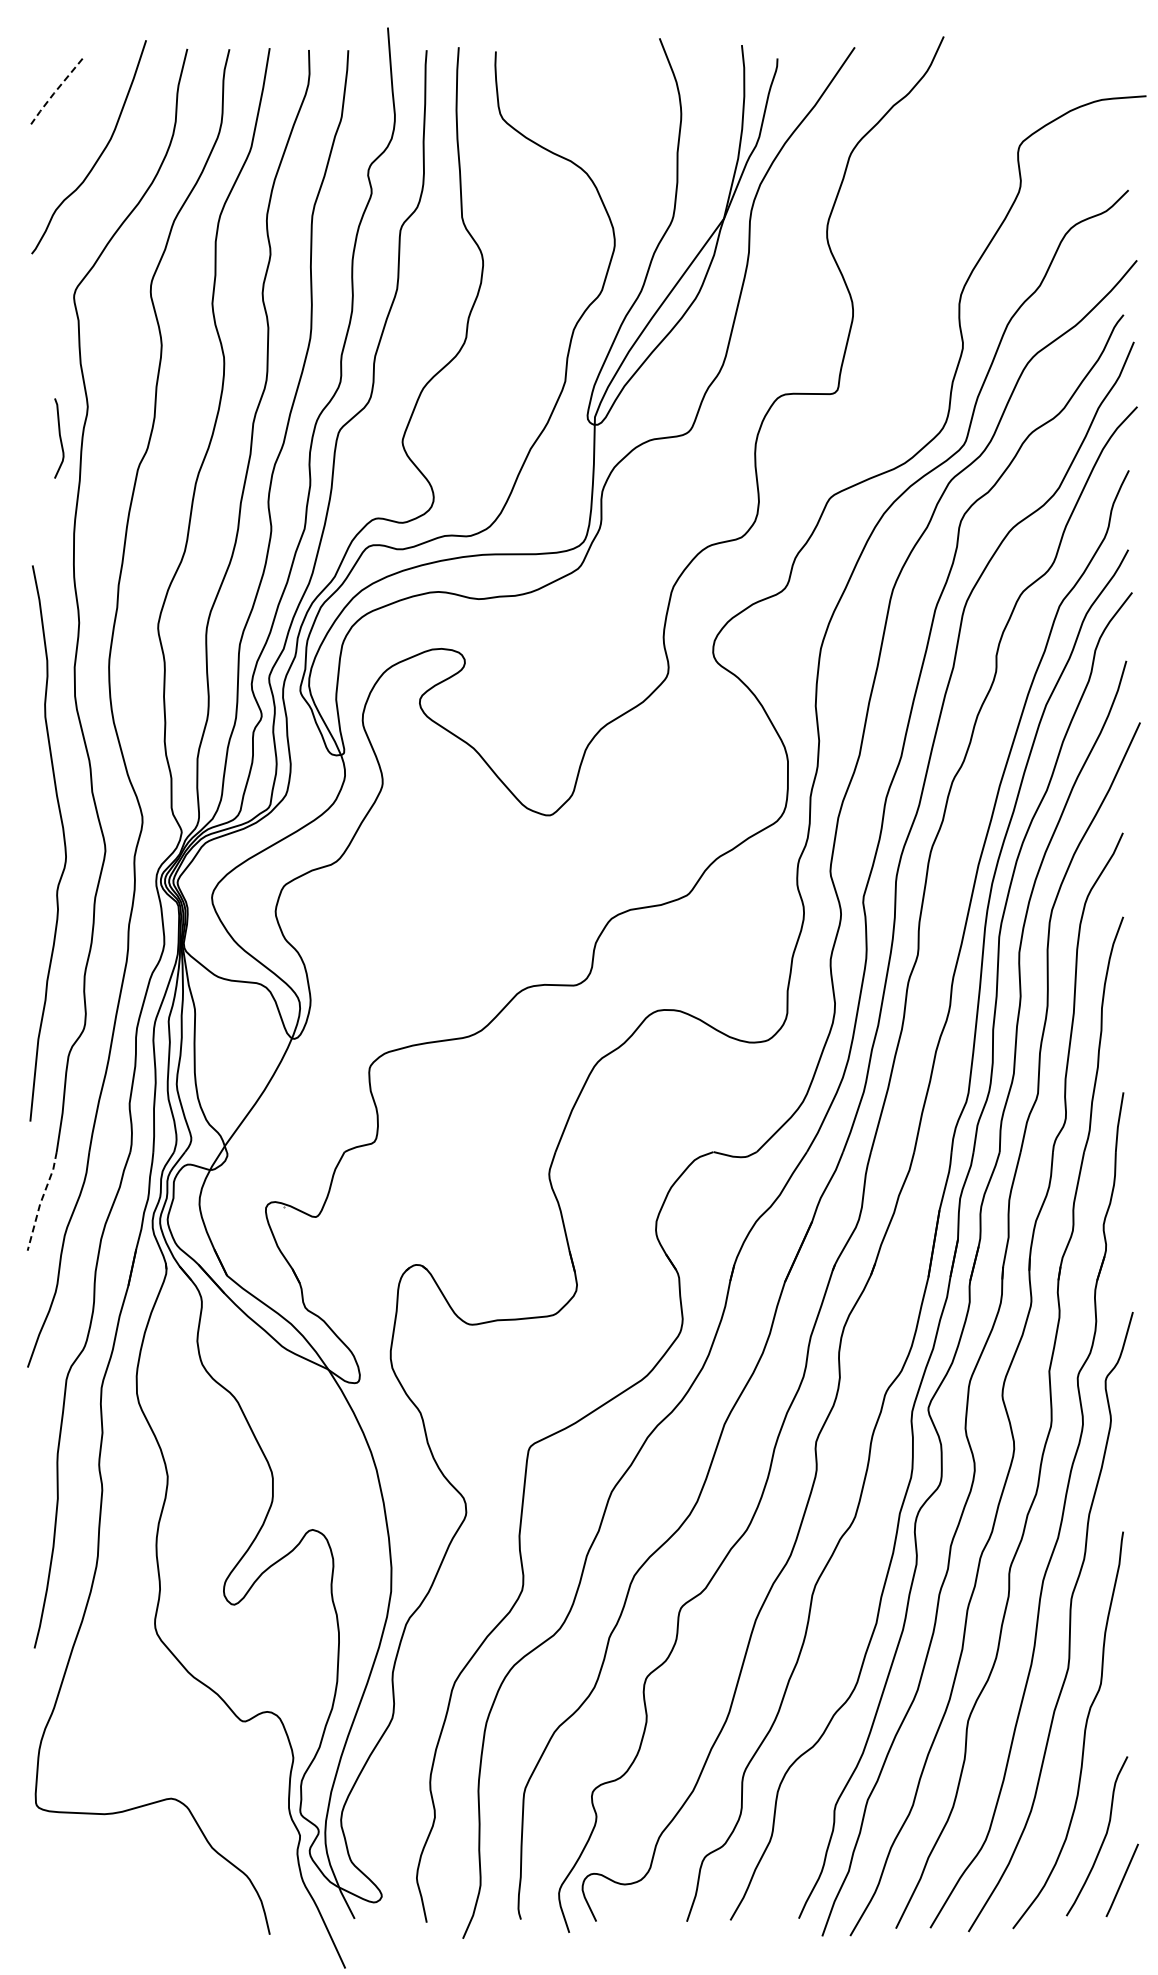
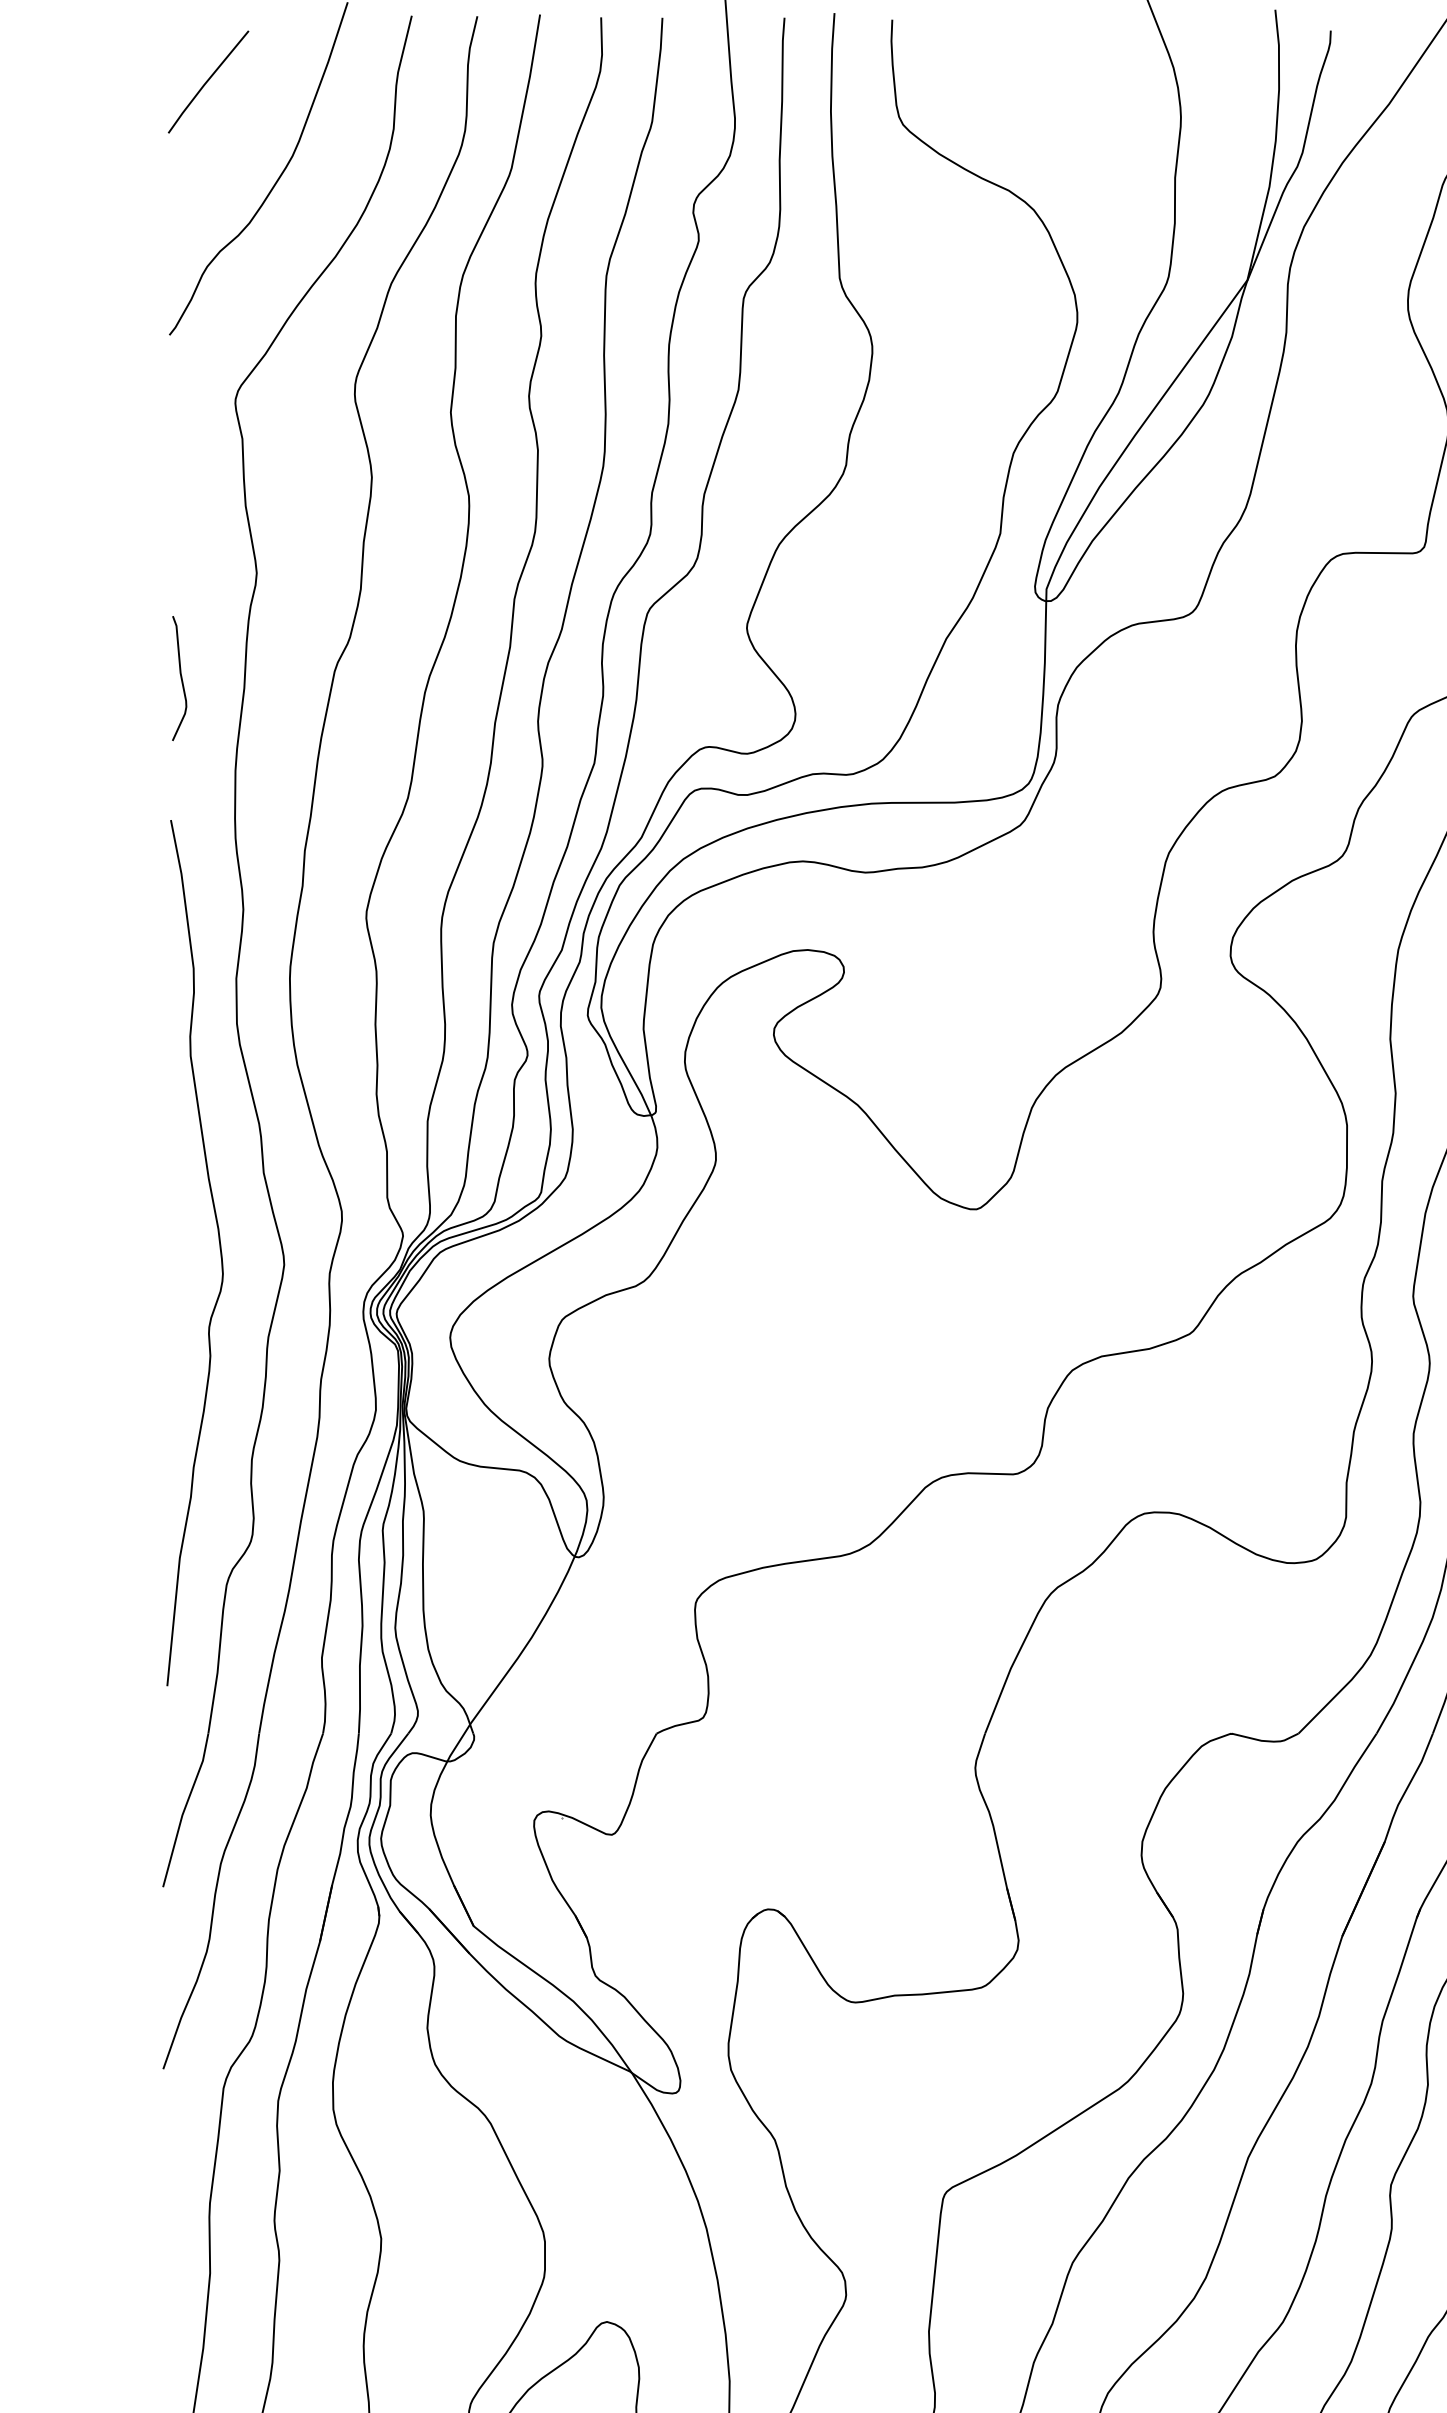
line: (55, 91) -> (206, 82), dashed -> solid
curve: (59, 438) -> (179, 678), moved
line: (41, 1200) -> (184, 1809), dashed -> solid

